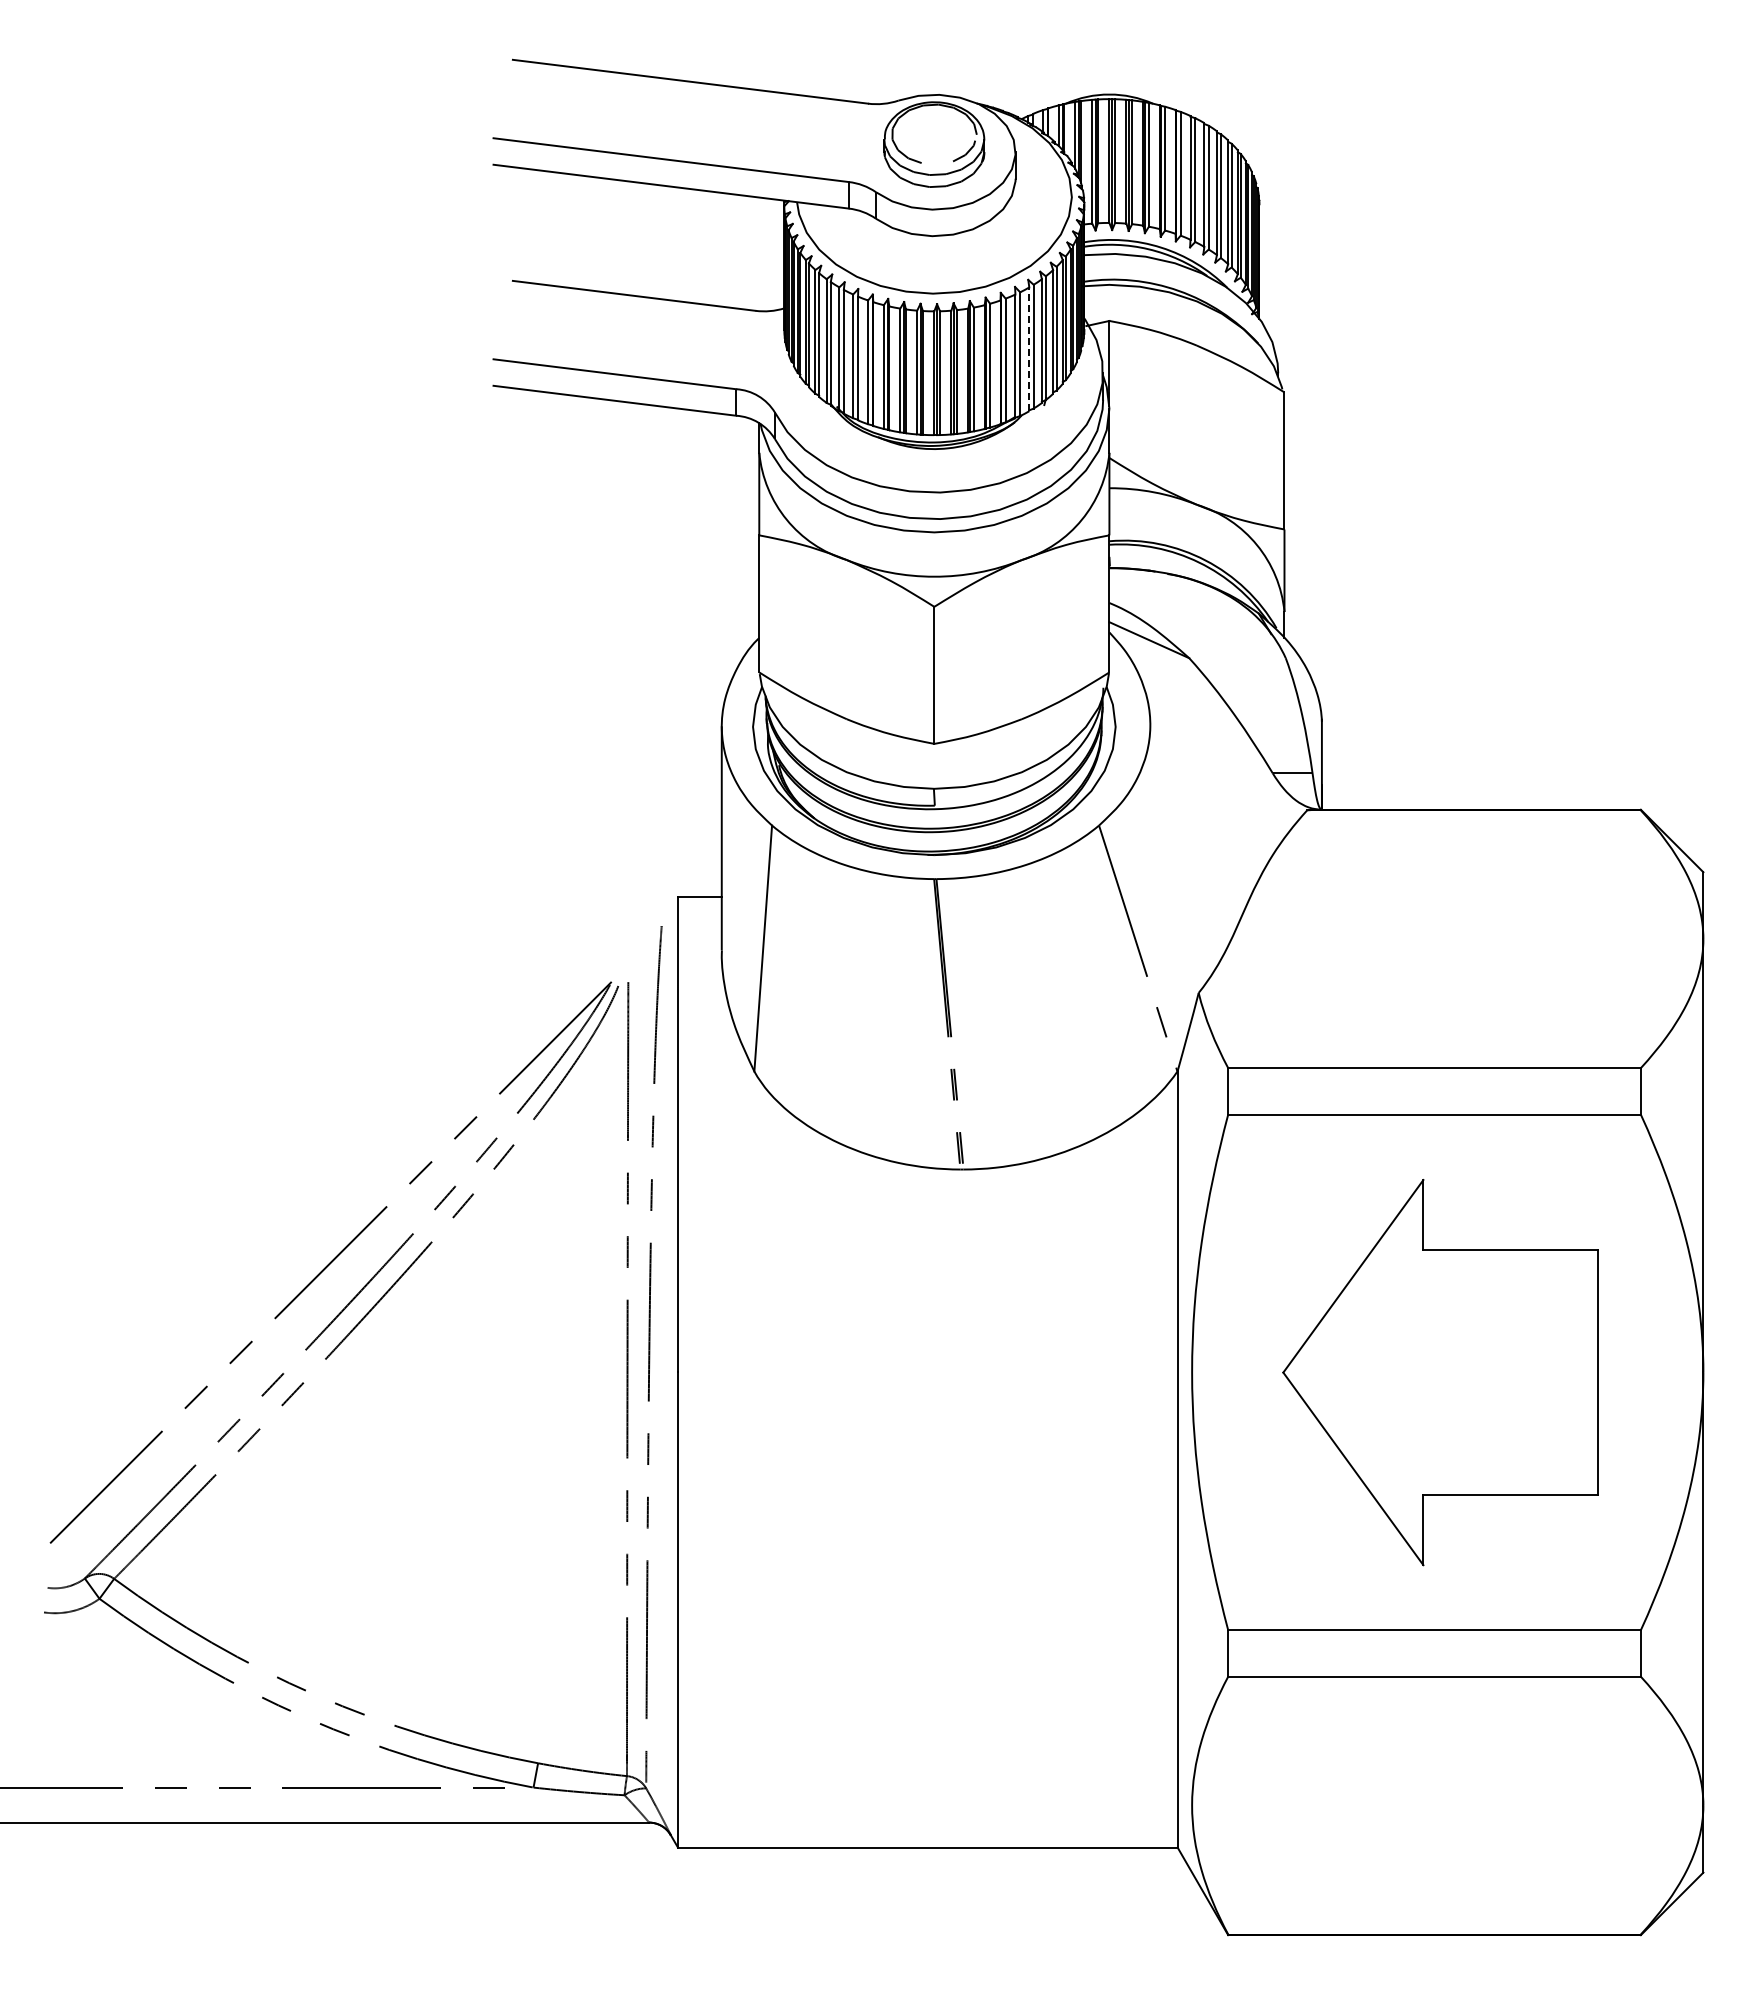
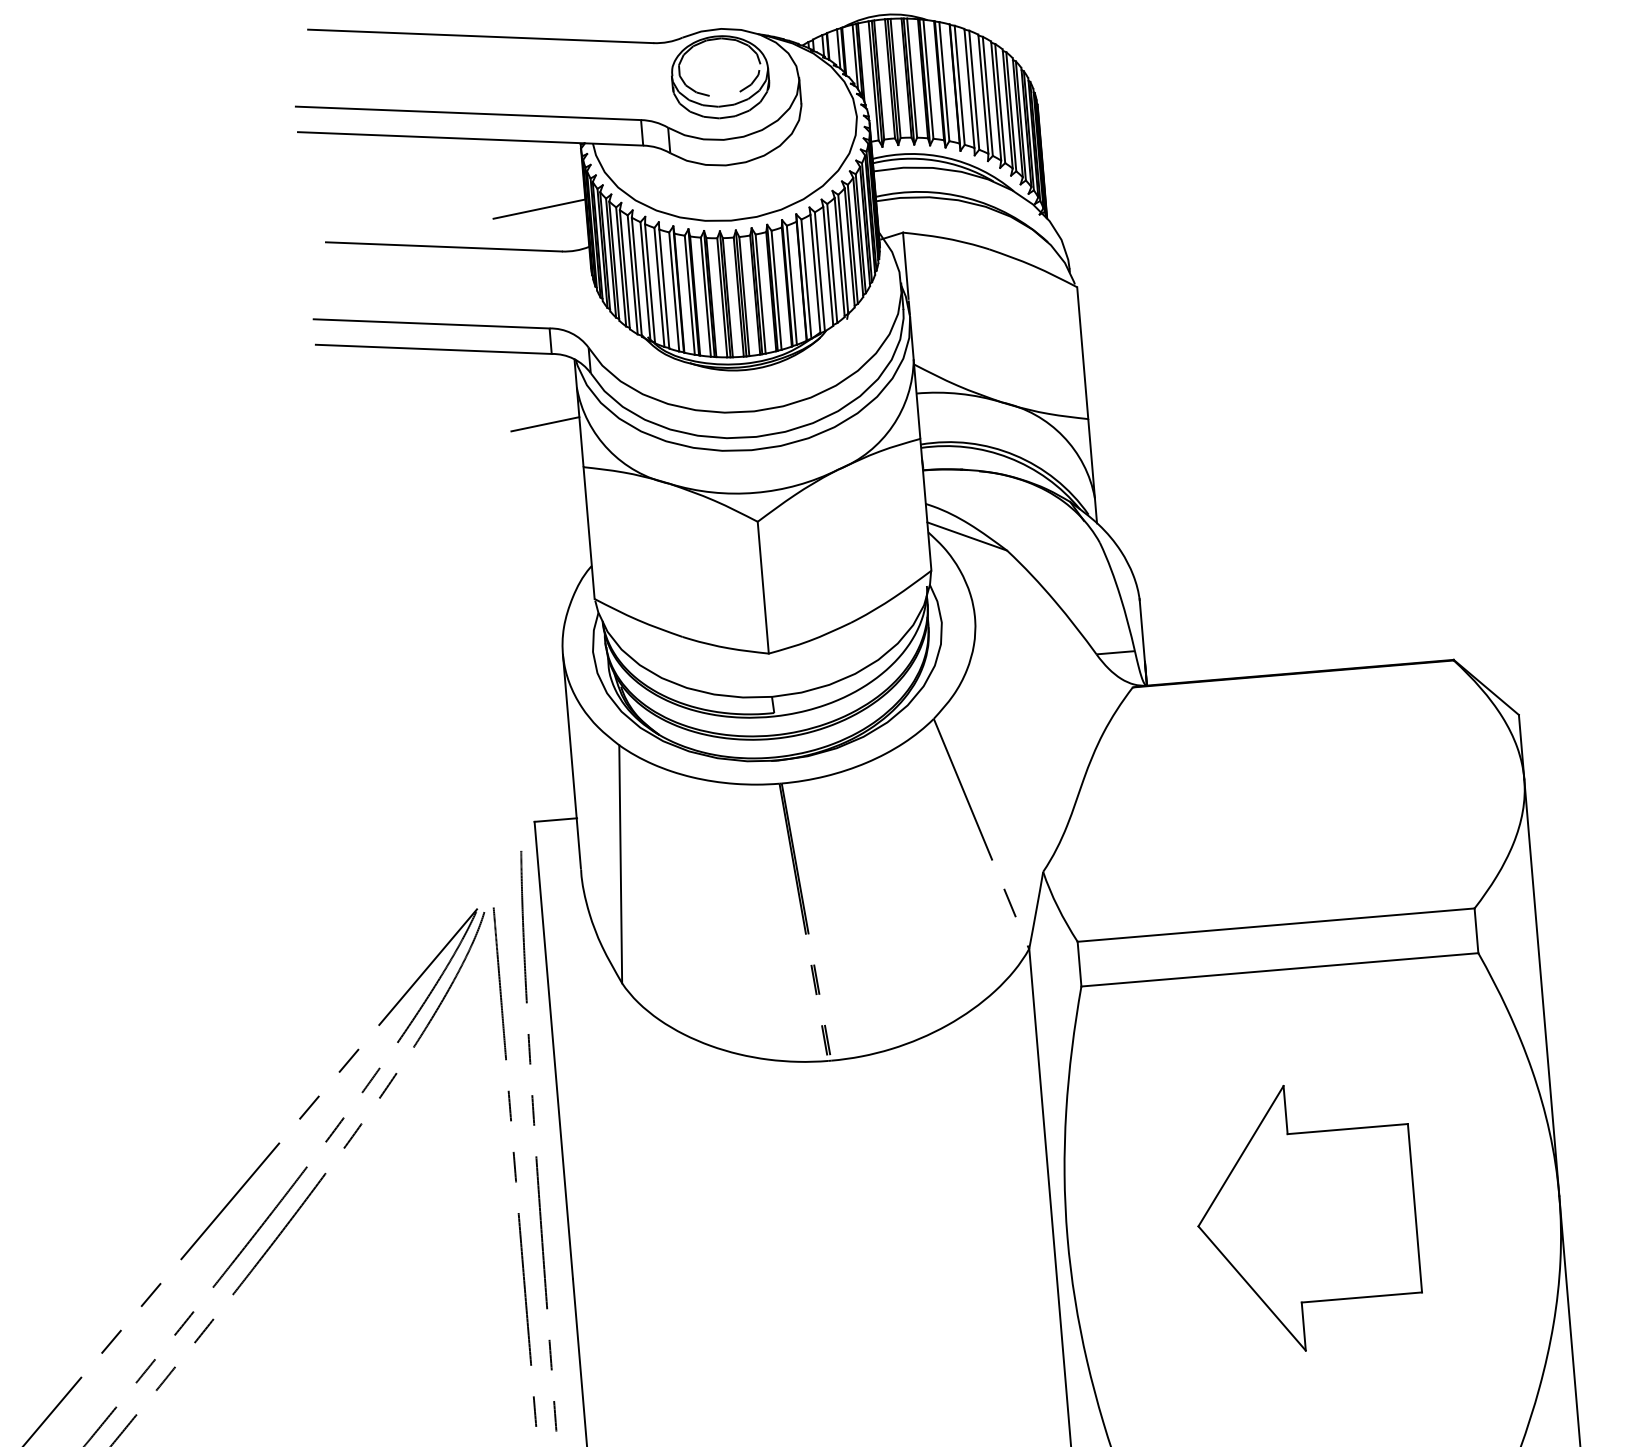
line: (735, 265) -> (538, 209), added
line: (1029, 349) -> (828, 266), dashed -> solid
line: (723, 487) -> (545, 424), added
part: (1440, 1371) -> (1306, 1216), size x0.71

